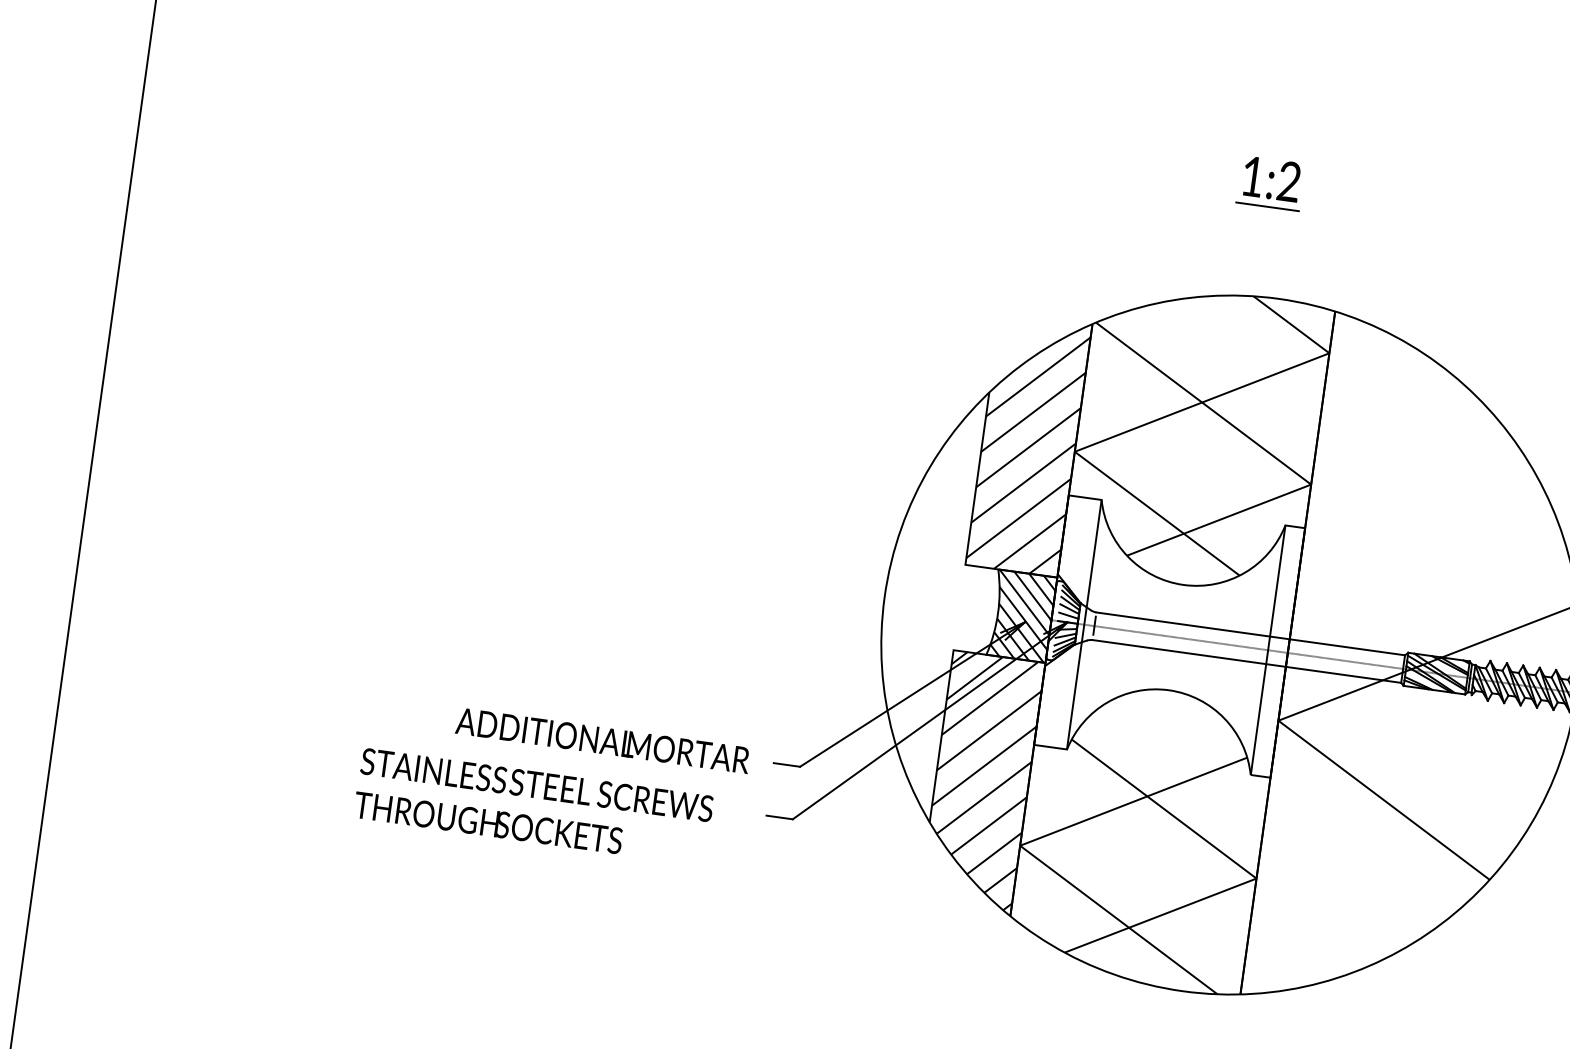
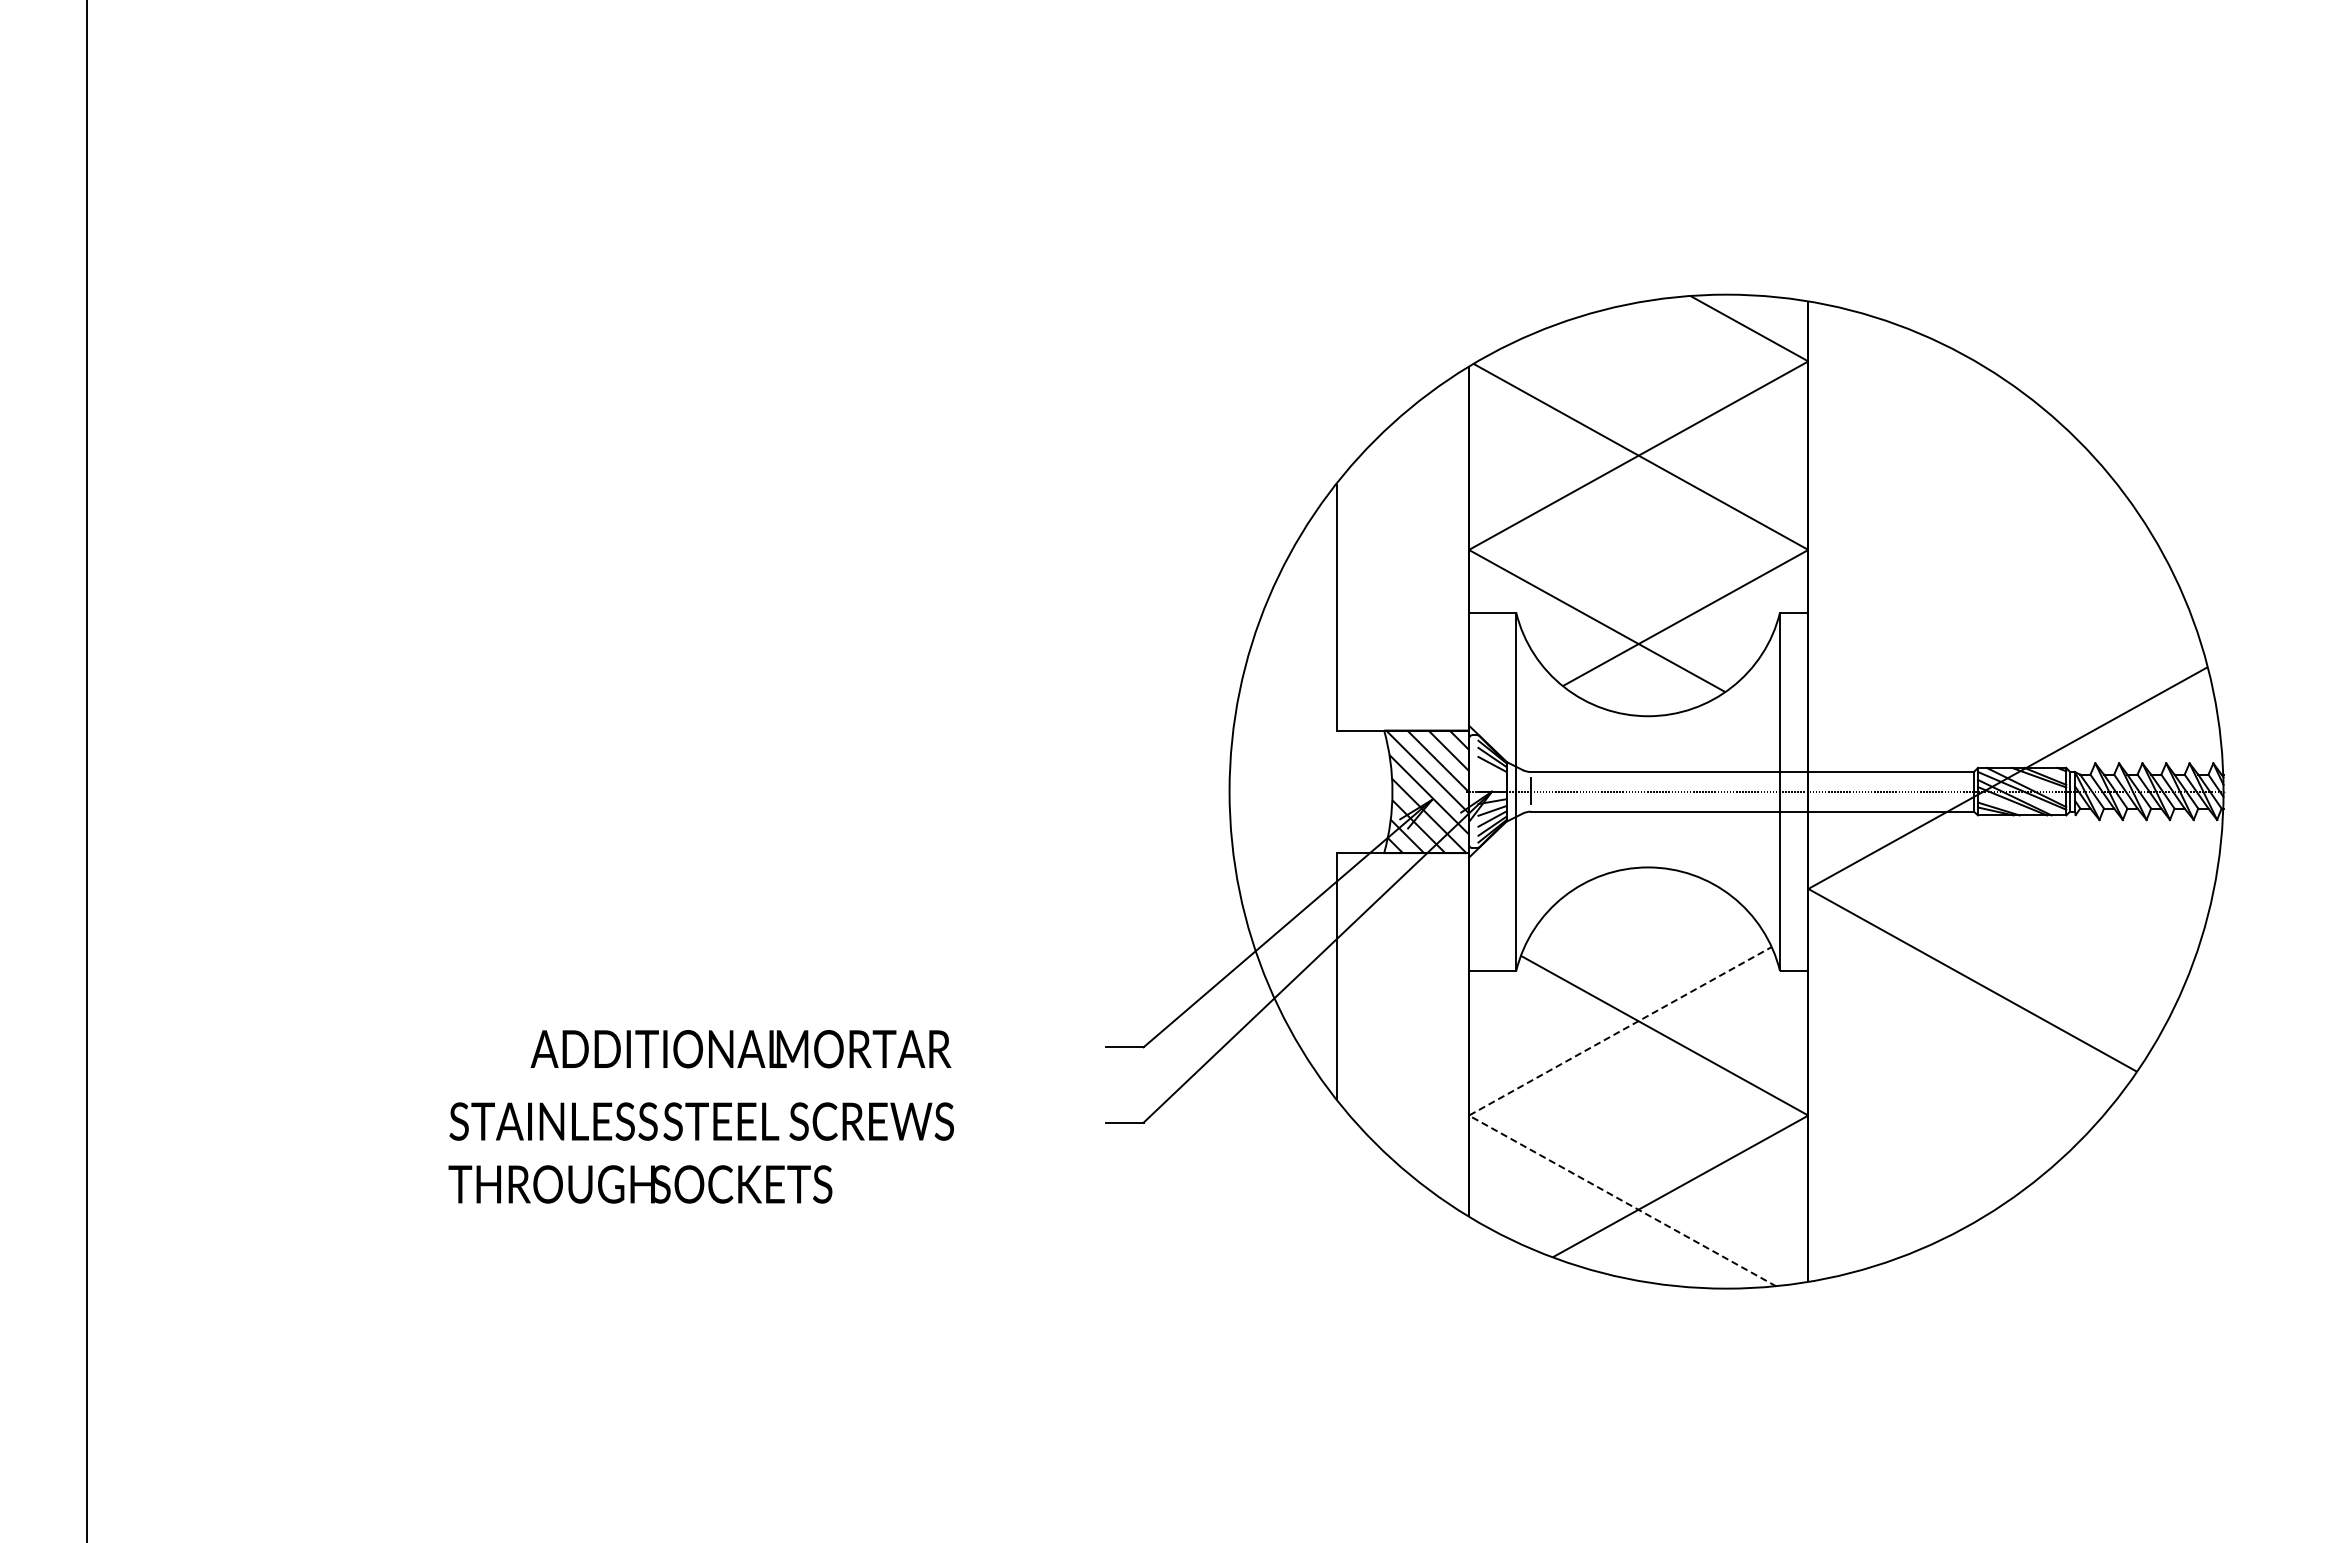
part: (1270, 182) -> (1692, 132), removed
hatch: (1028, 450) -> (1403, 557), removed
line: (1069, 609) -> (1492, 772), removed
line: (1068, 615) -> (1492, 781), removed
text: (602, 740) -> (740, 1049), moved
hatch: (982, 780) -> (1403, 1031), removed
text: (533, 806) -> (700, 1152), moved
line: (1021, 846) -> (1470, 1116), solid -> dashed

